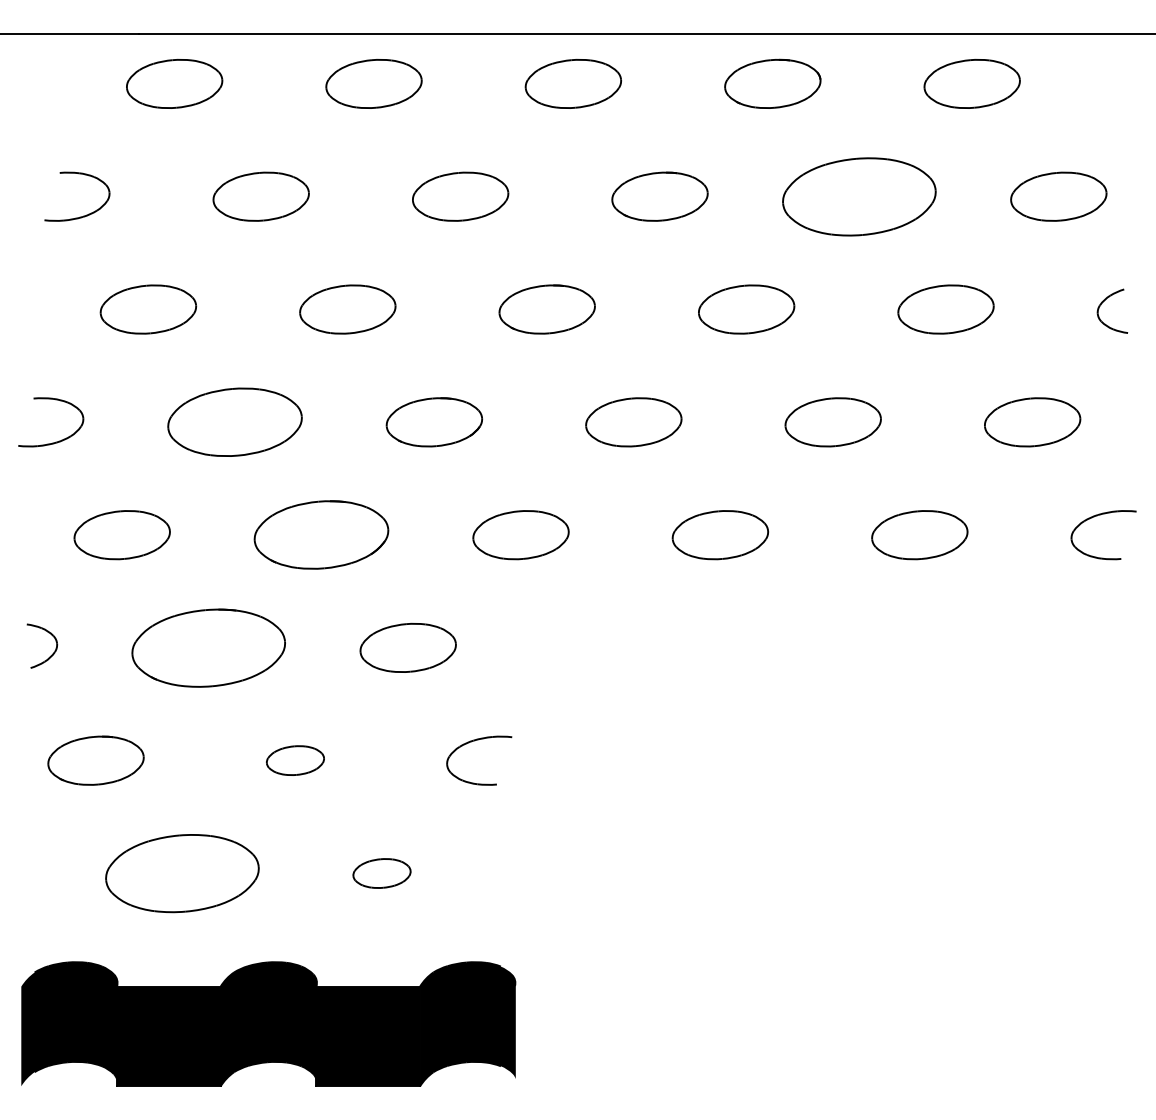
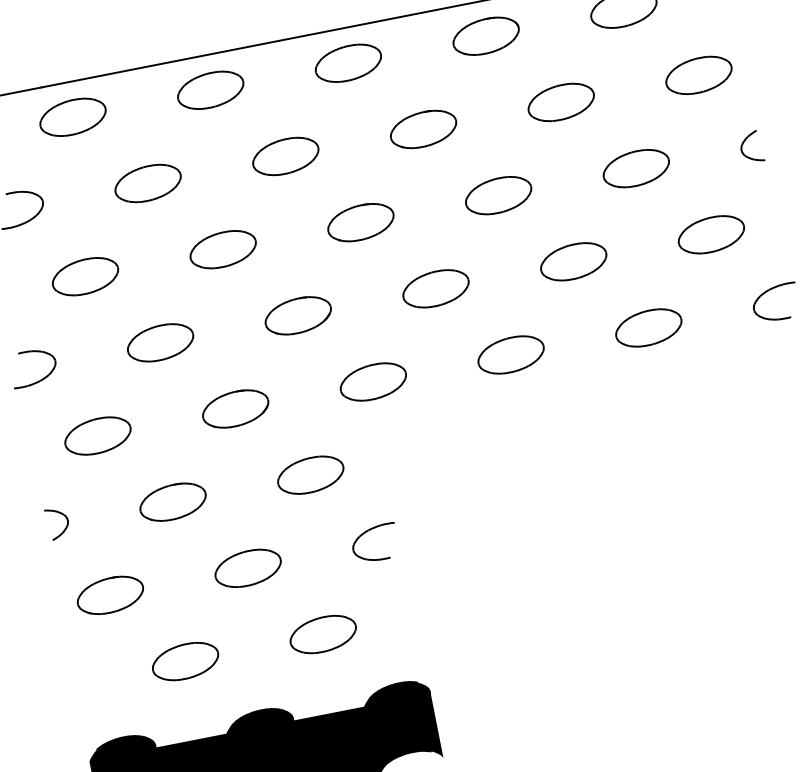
part: (859, 196) -> (561, 102), size x0.62
part: (234, 422) -> (160, 343), size x0.71
part: (321, 535) -> (235, 409), size x0.71
part: (208, 647) -> (172, 501), size x0.62
part: (295, 760) -> (248, 568), size x1.67
part: (182, 873) -> (185, 661), size x0.62
part: (381, 873) -> (322, 634), size x1.67

